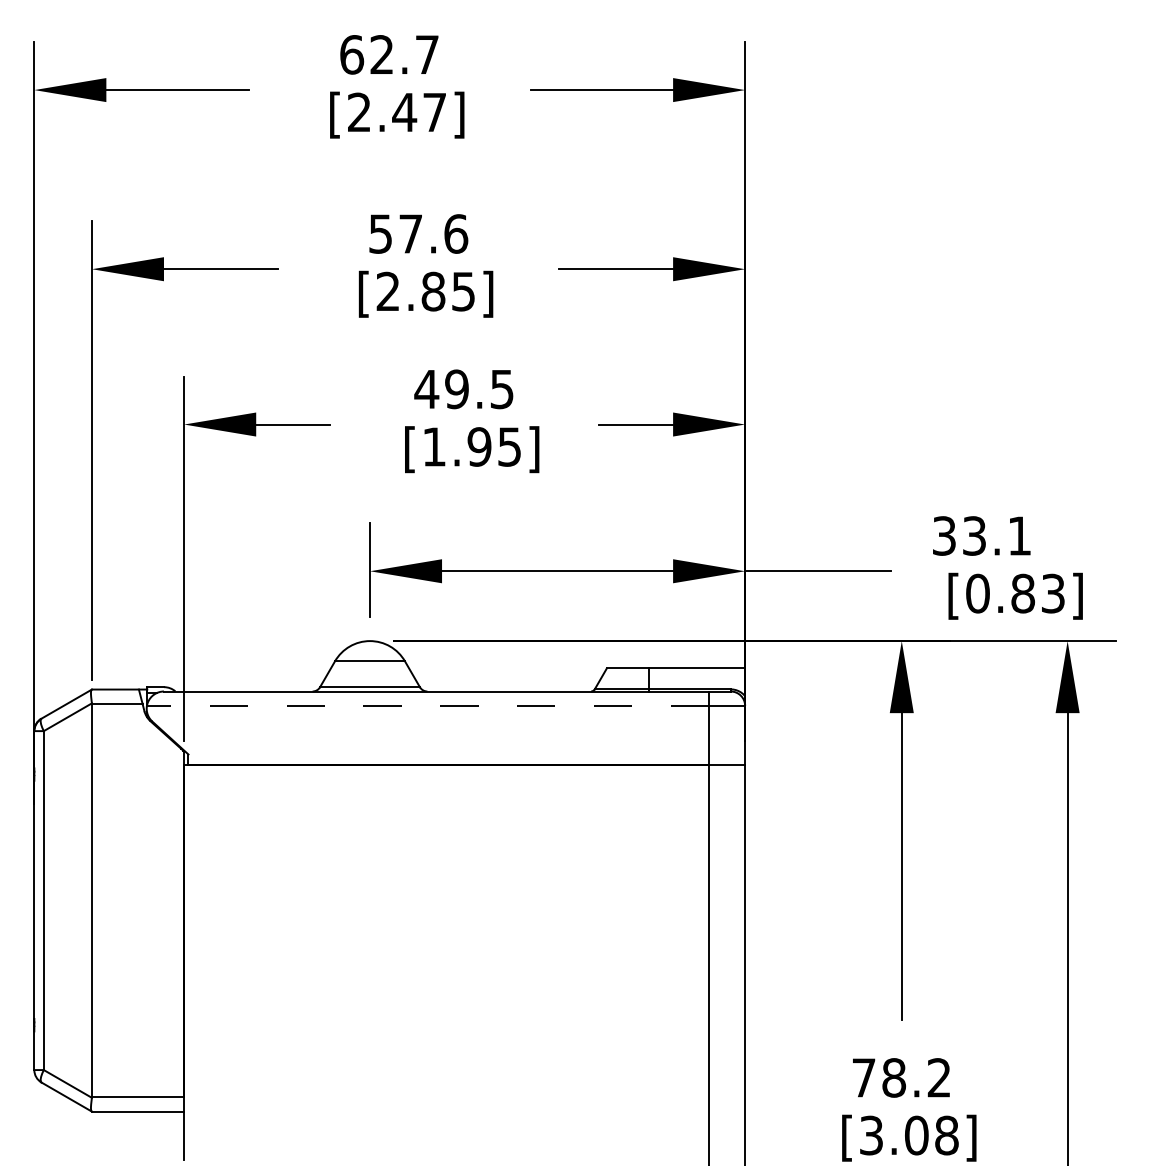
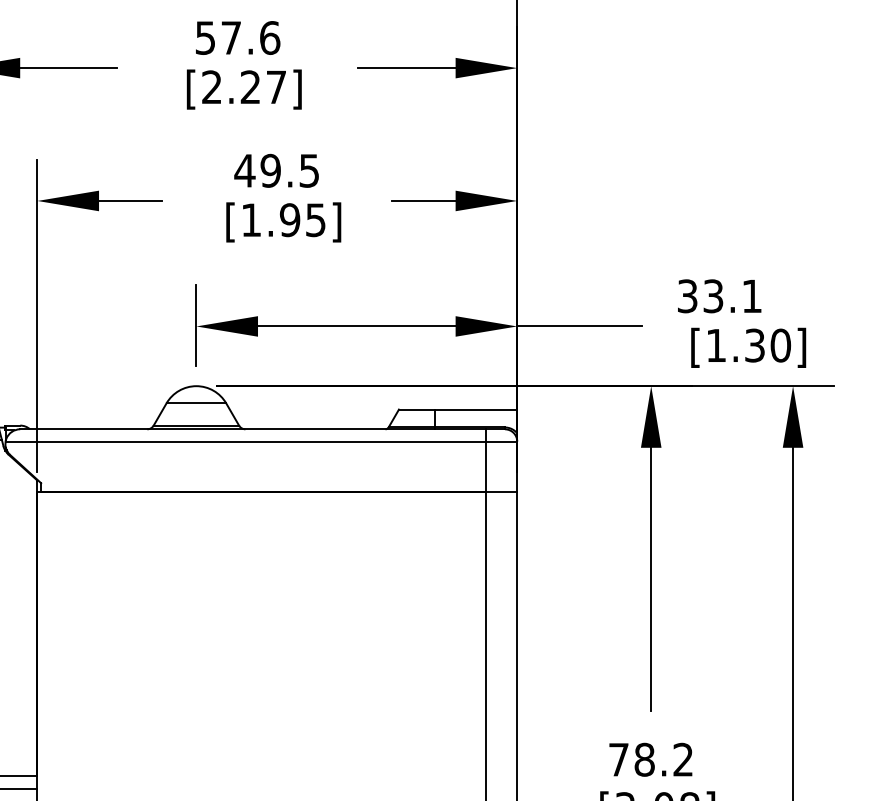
text: (447, 291) -> (262, 87), [2.85] -> [2.27]
text: (1015, 593) -> (748, 345), [0.83] -> [1.30]
line: (427, 705) -> (245, 441), dashed -> solid

